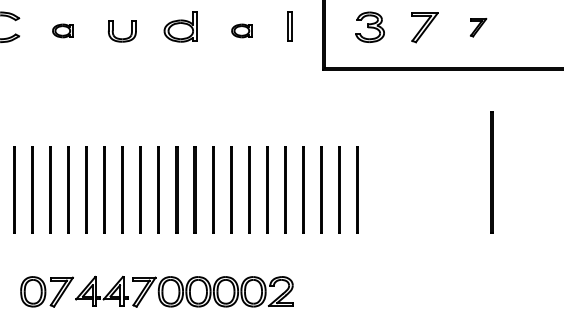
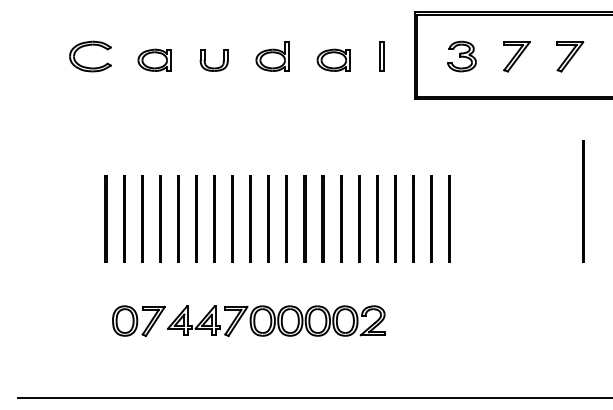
part: (478, 27) -> (570, 56), size x1.67
part: (62, 30) -> (154, 59), size x1.67
part: (241, 30) -> (333, 59), size x1.67

